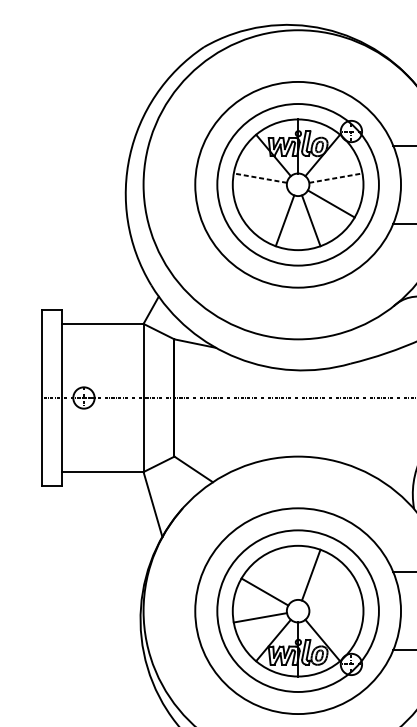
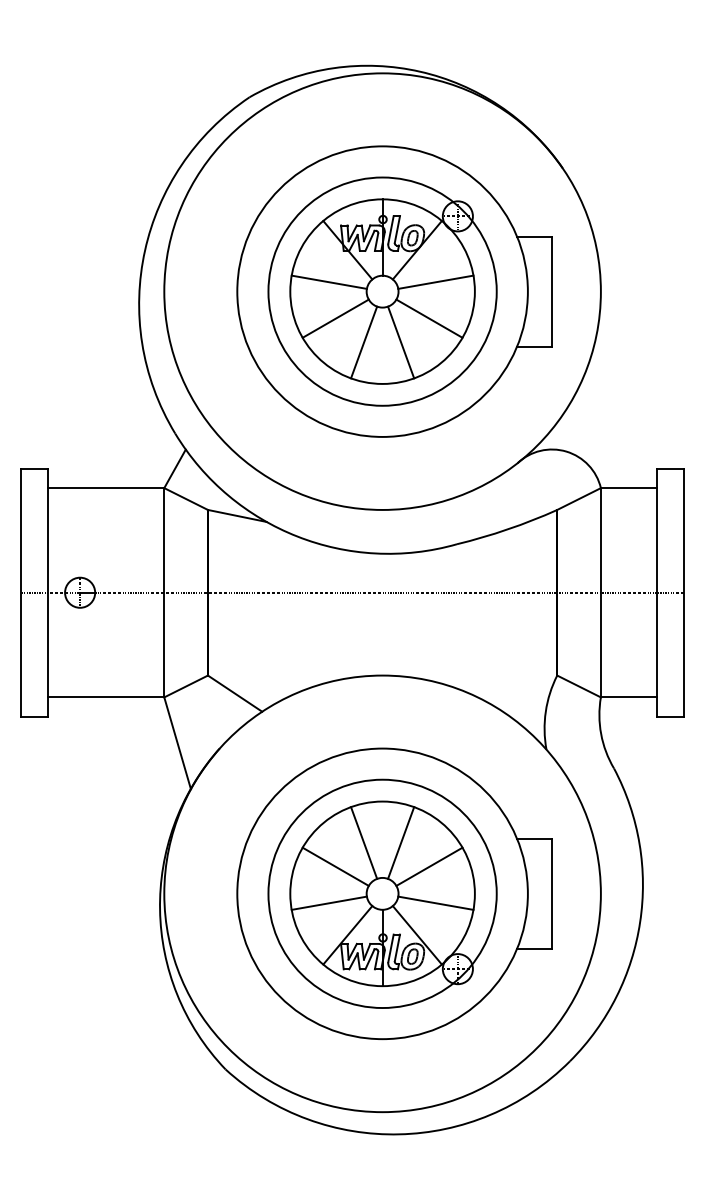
line: (259, 178) -> (328, 282), dashed -> solid
line: (336, 178) -> (436, 282), dashed -> solid
line: (264, 203) -> (335, 318), added
line: (285, 574) -> (364, 842), added
line: (331, 591) -> (429, 866), added
line: (335, 617) -> (435, 902), added

